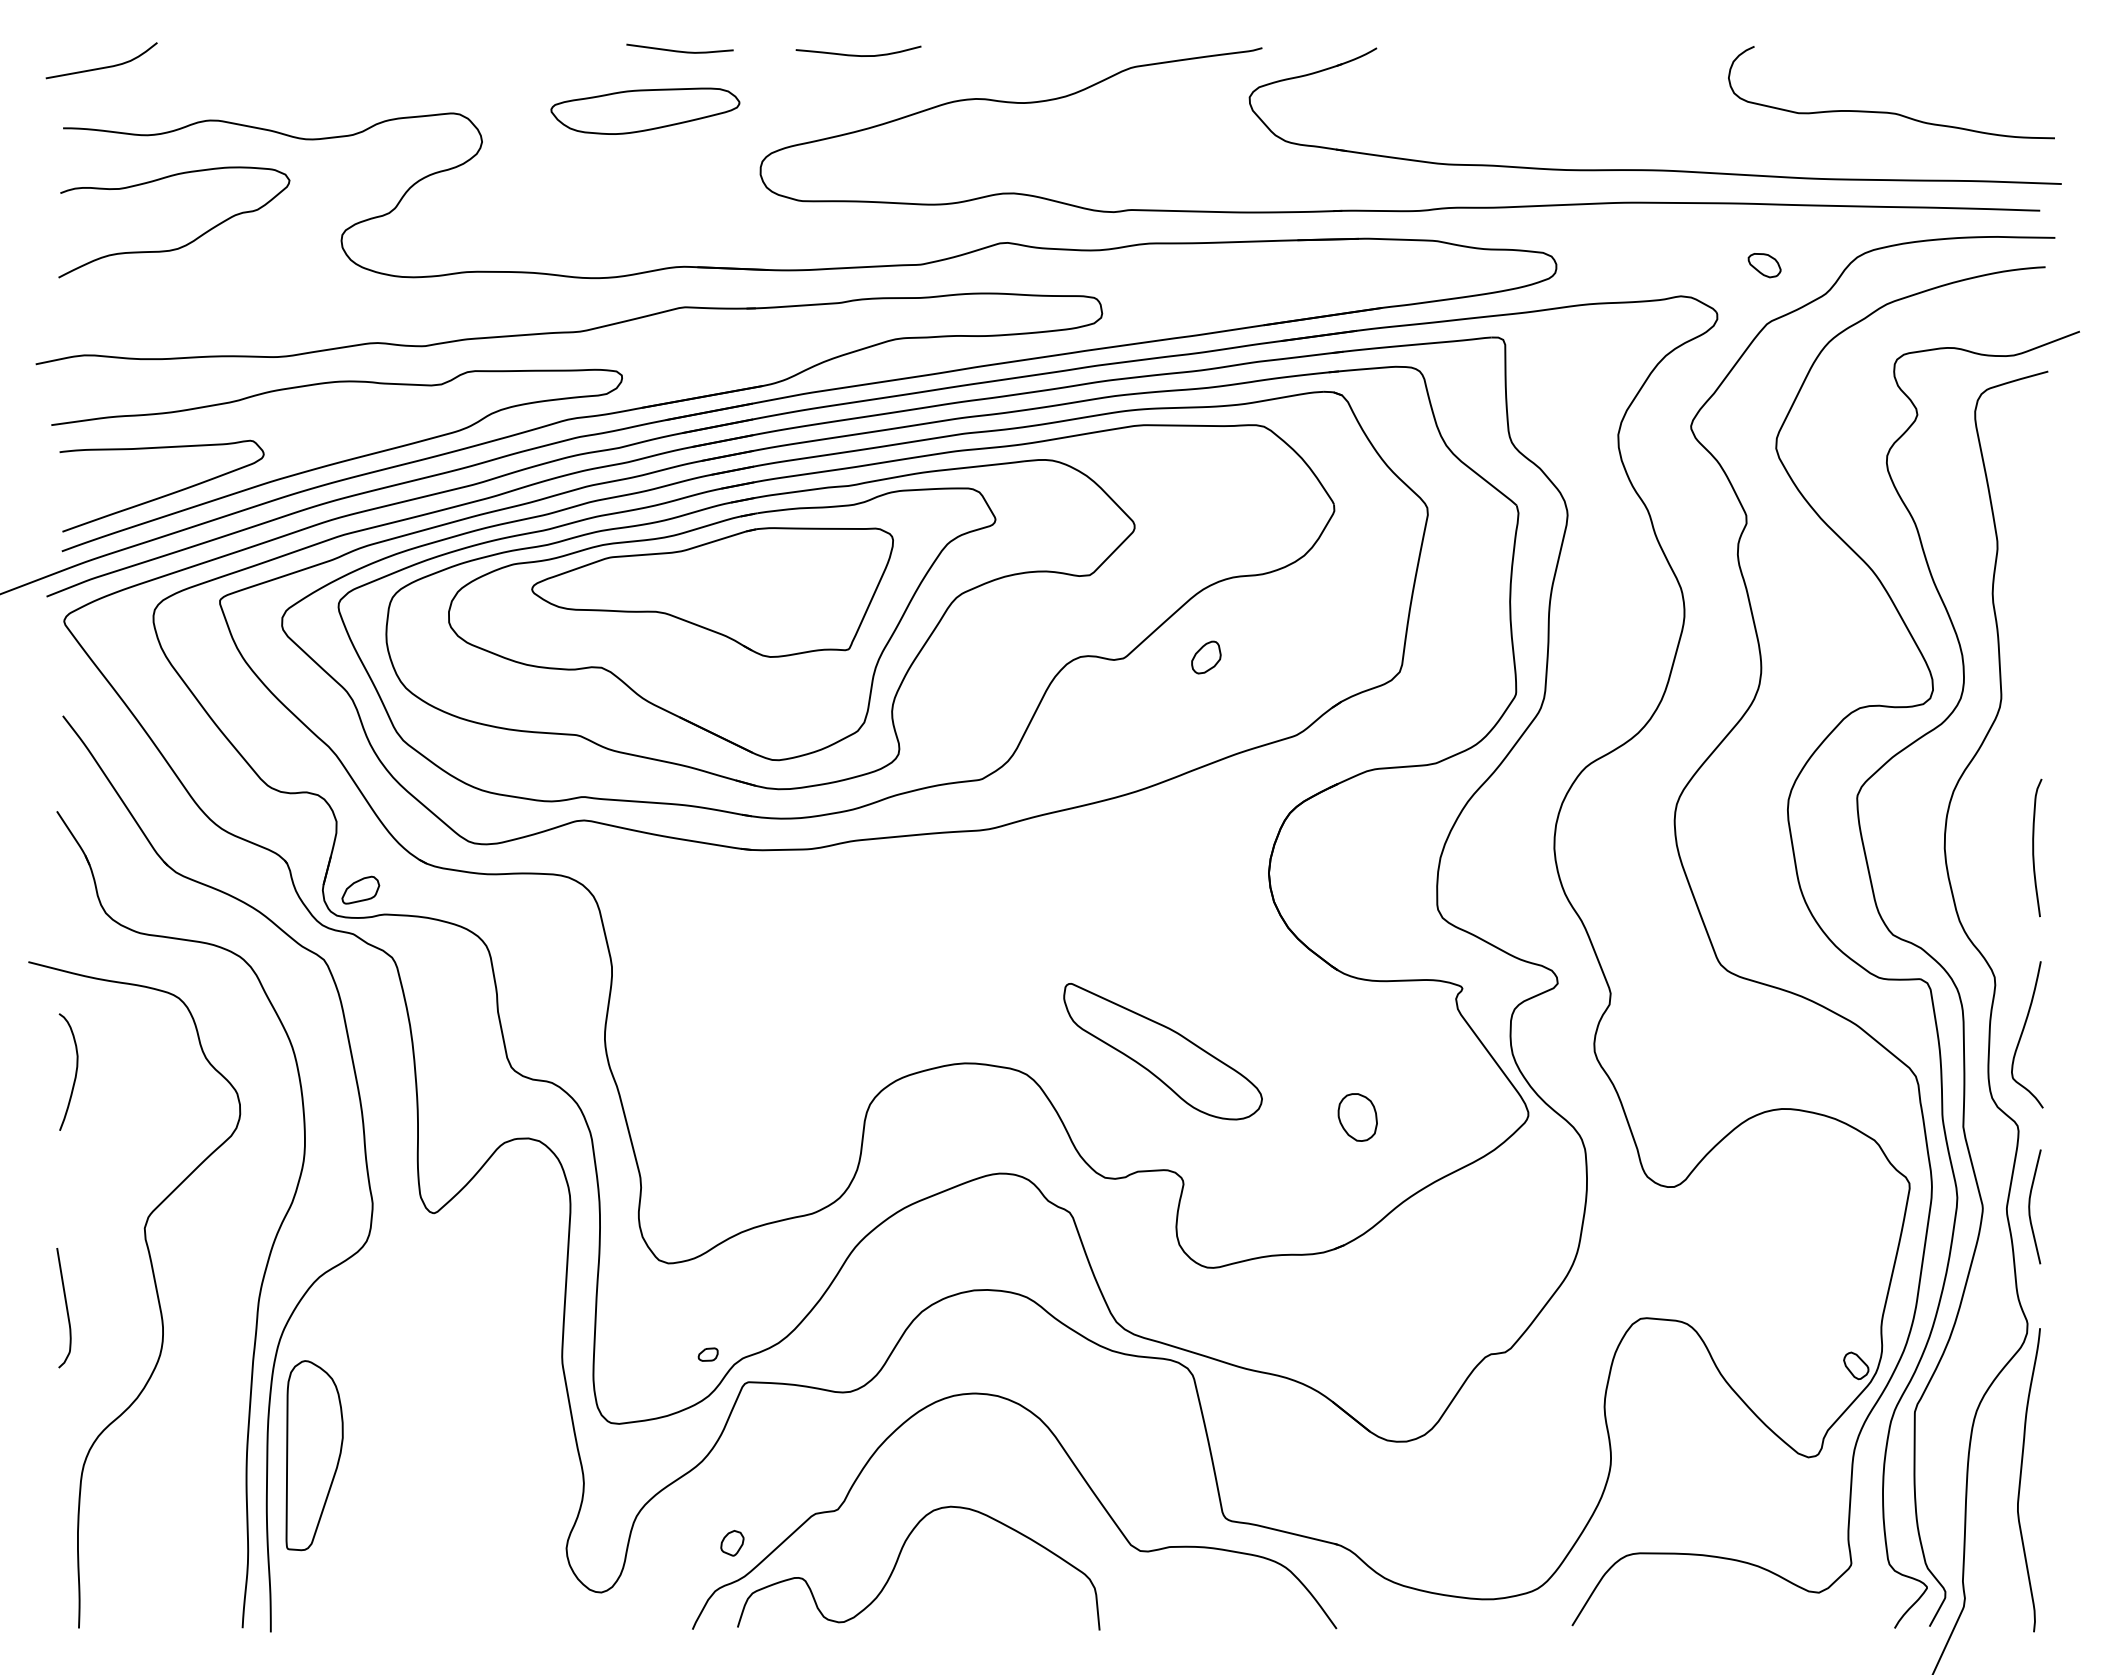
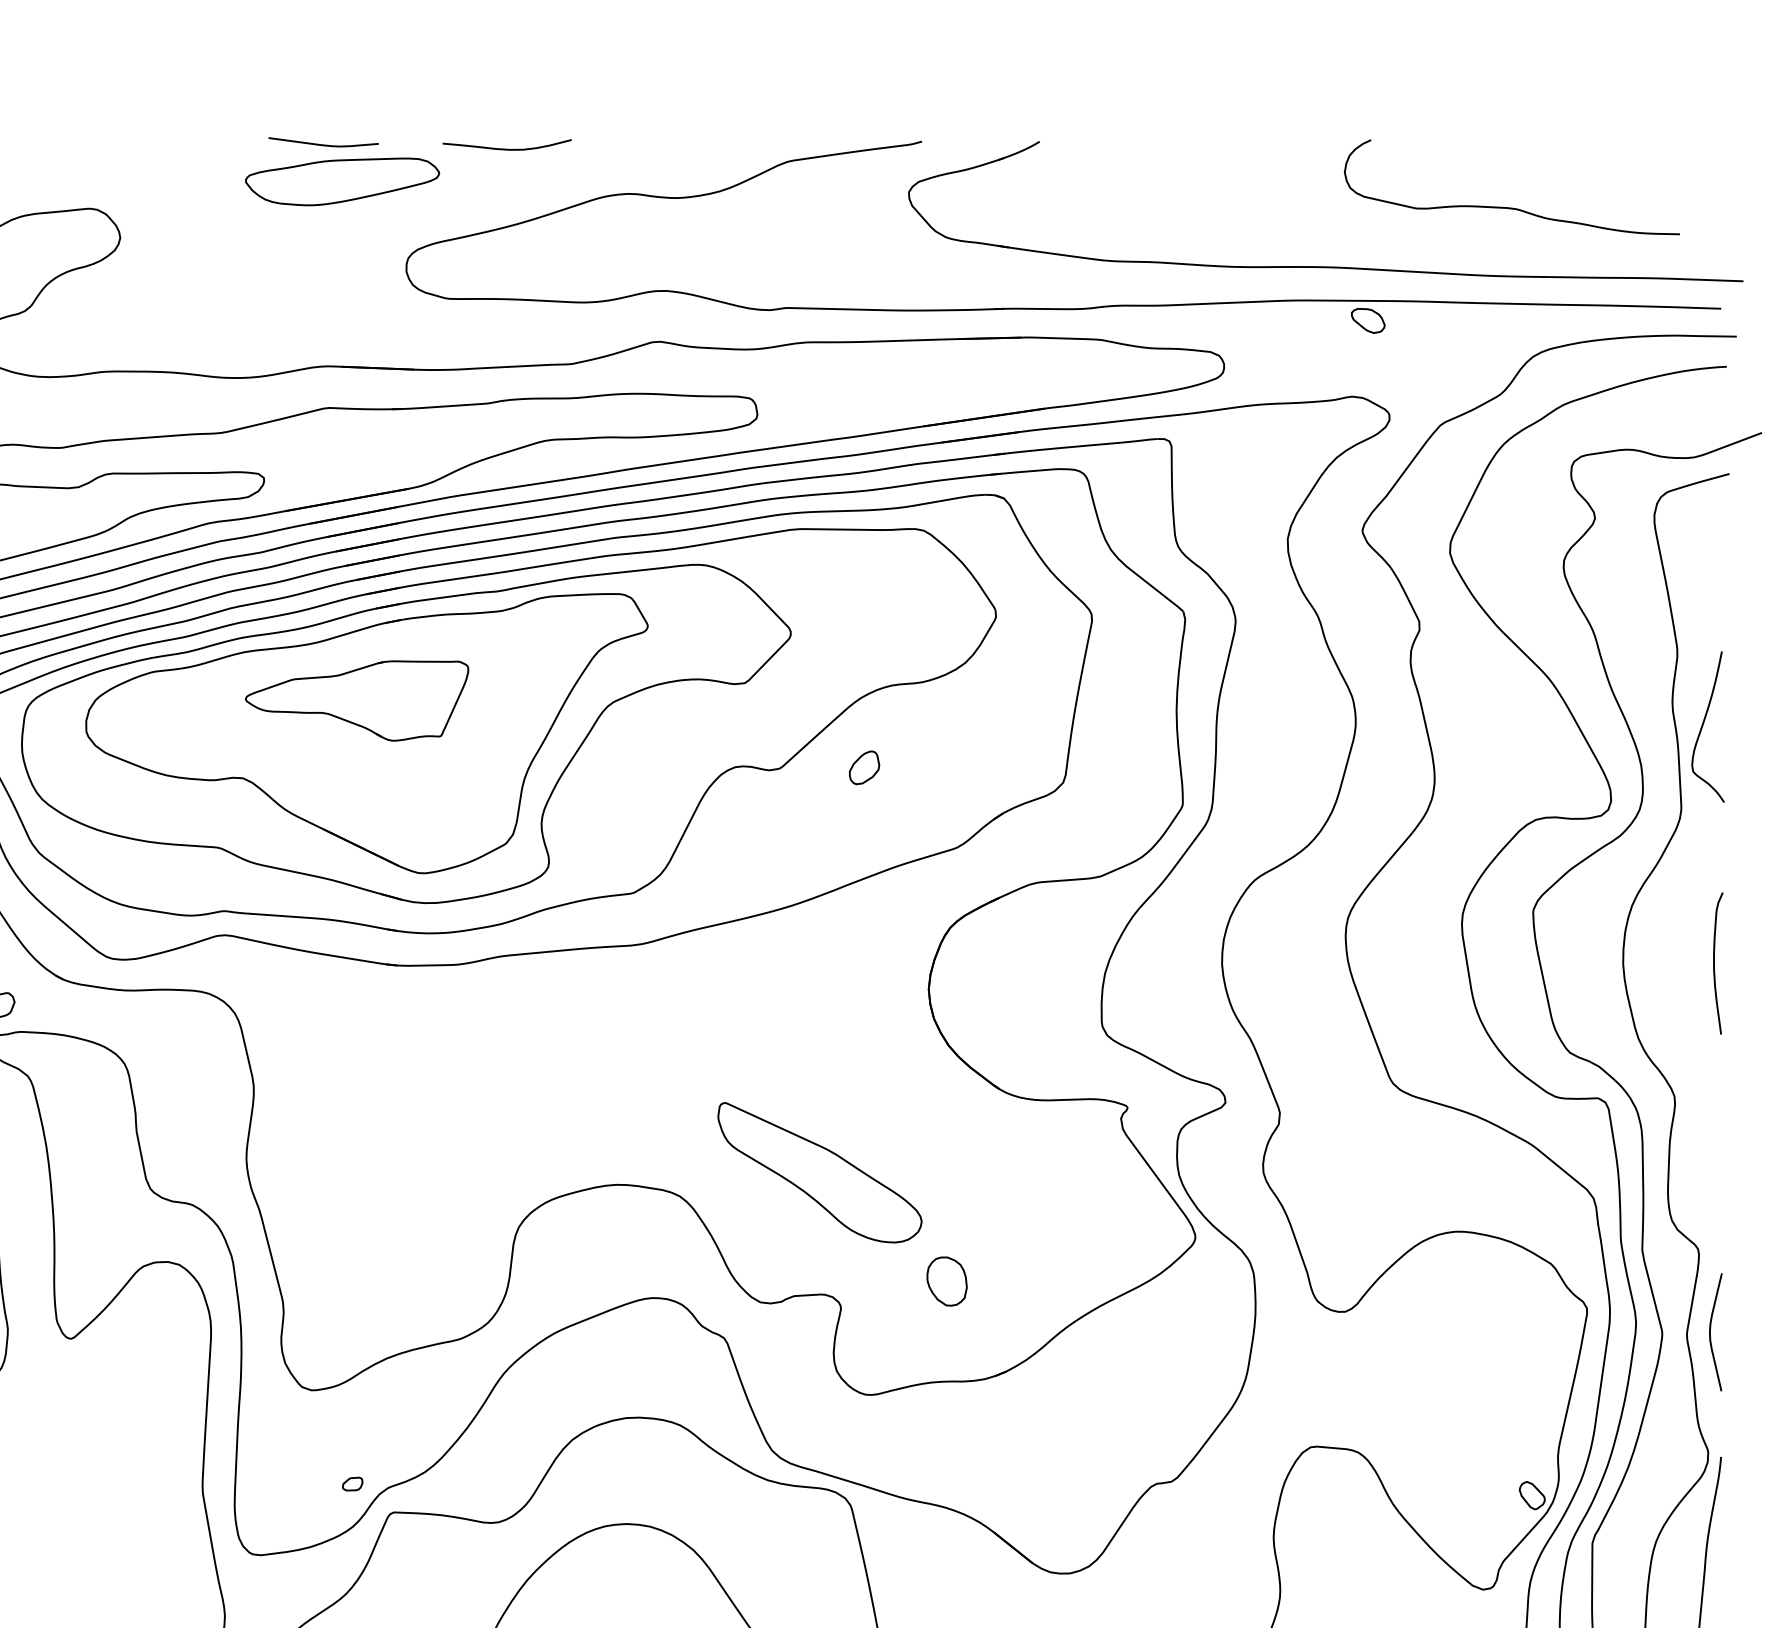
part: (645, 110) -> (342, 181), moved
curve: (1887, 111) -> (1507, 206), moved
part: (1764, 265) -> (1368, 320), moved
part: (712, 592) -> (357, 700), size x0.6
curve: (2023, 1032) -> (1704, 724), moved
part: (1357, 1117) -> (946, 1281), moved

